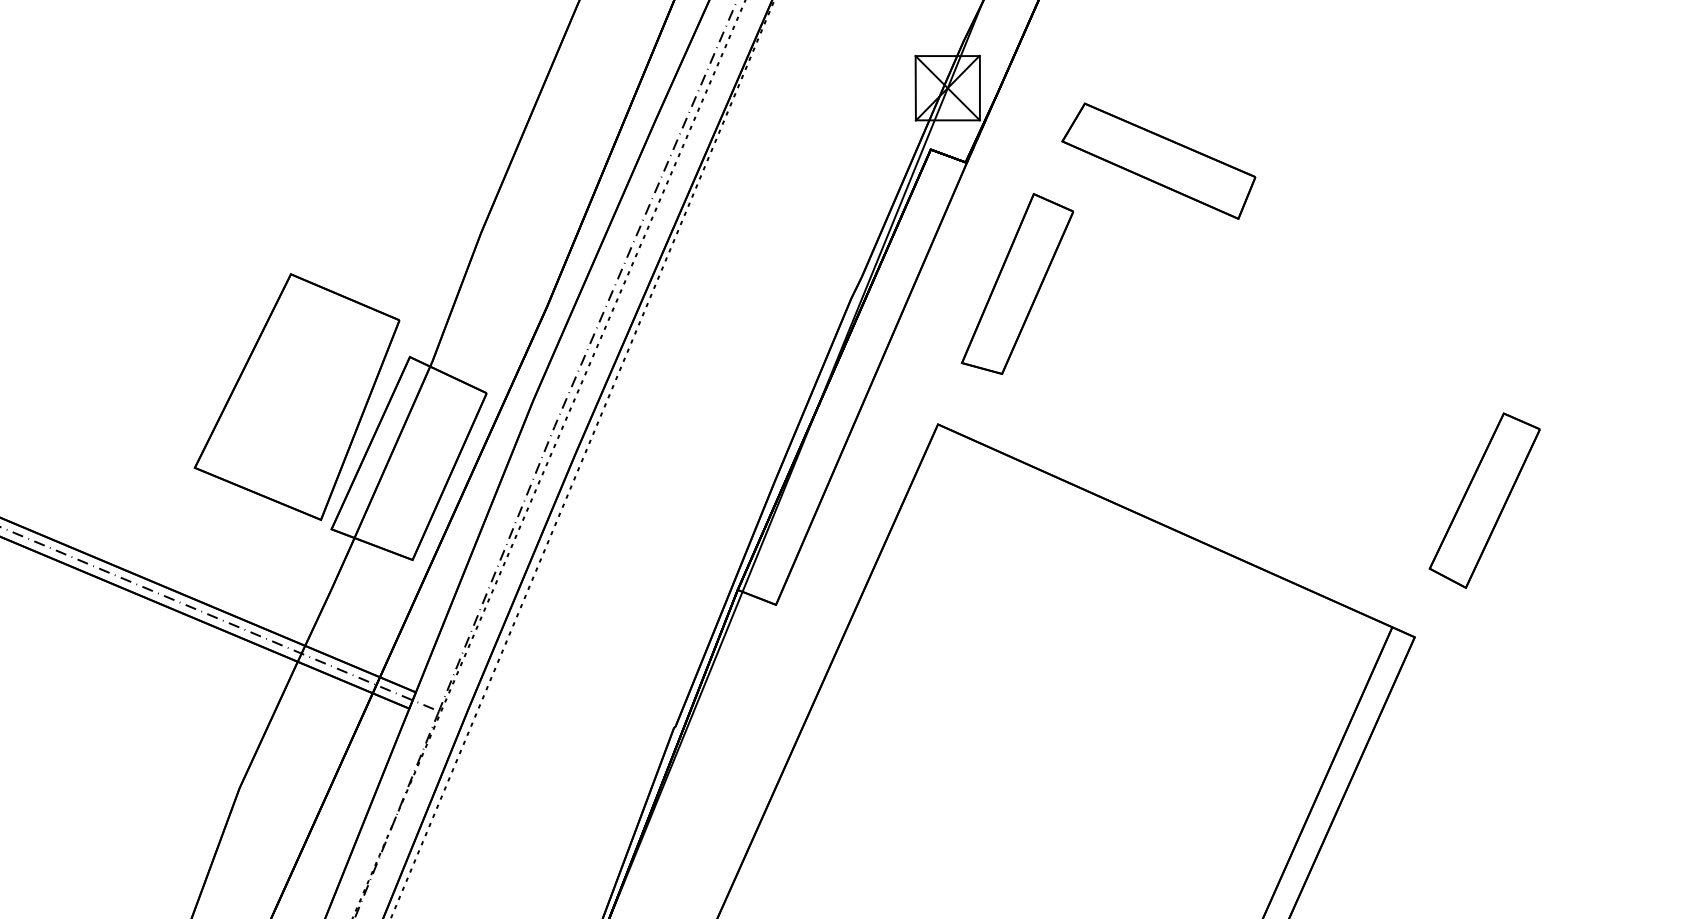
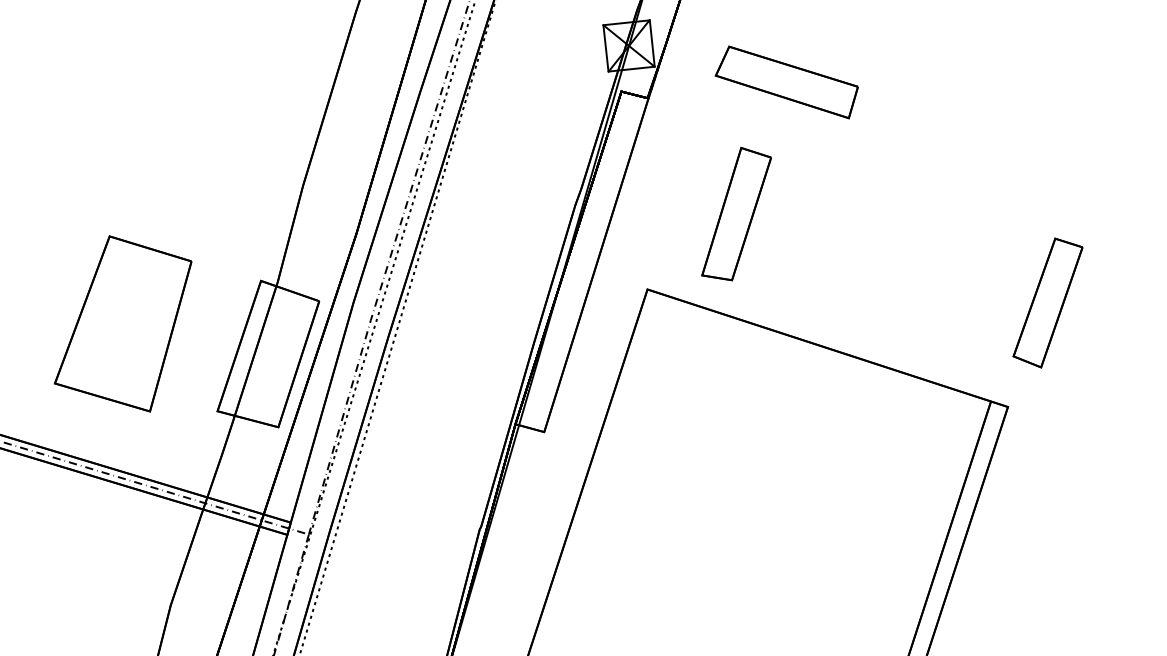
part: (1017, 283) -> (736, 213), moved
part: (296, 396) -> (122, 324), moved

